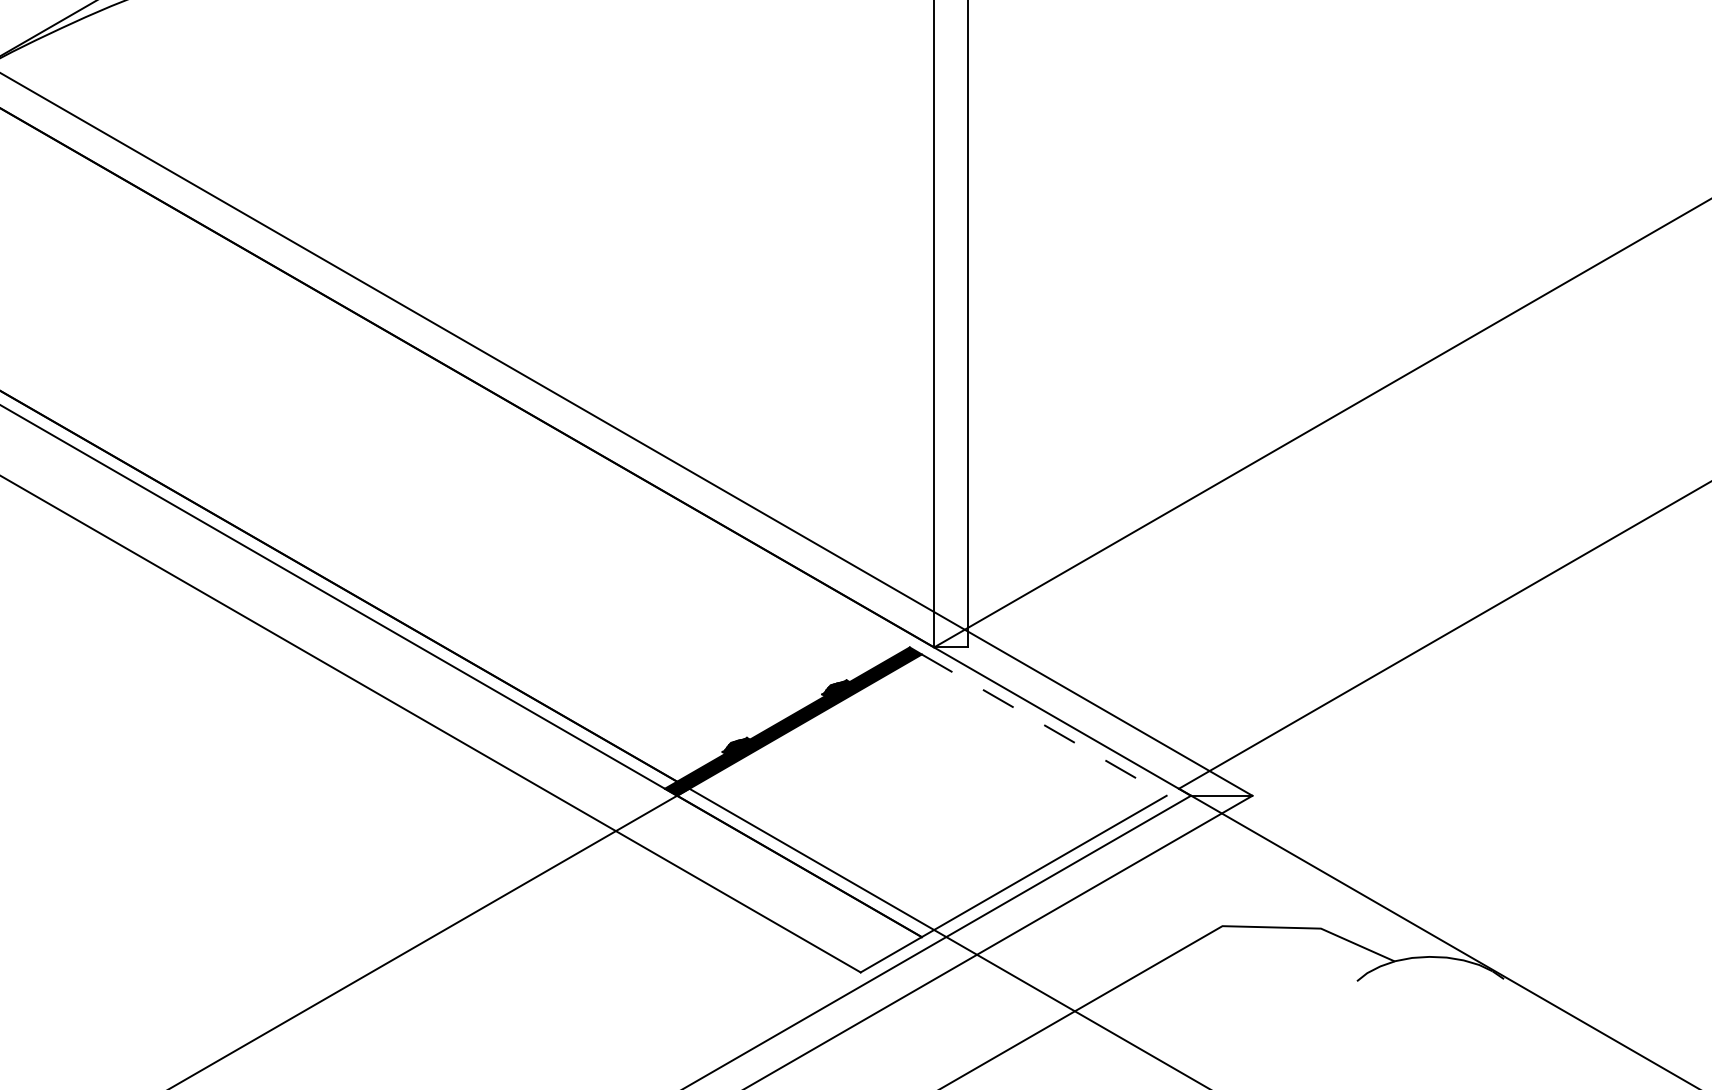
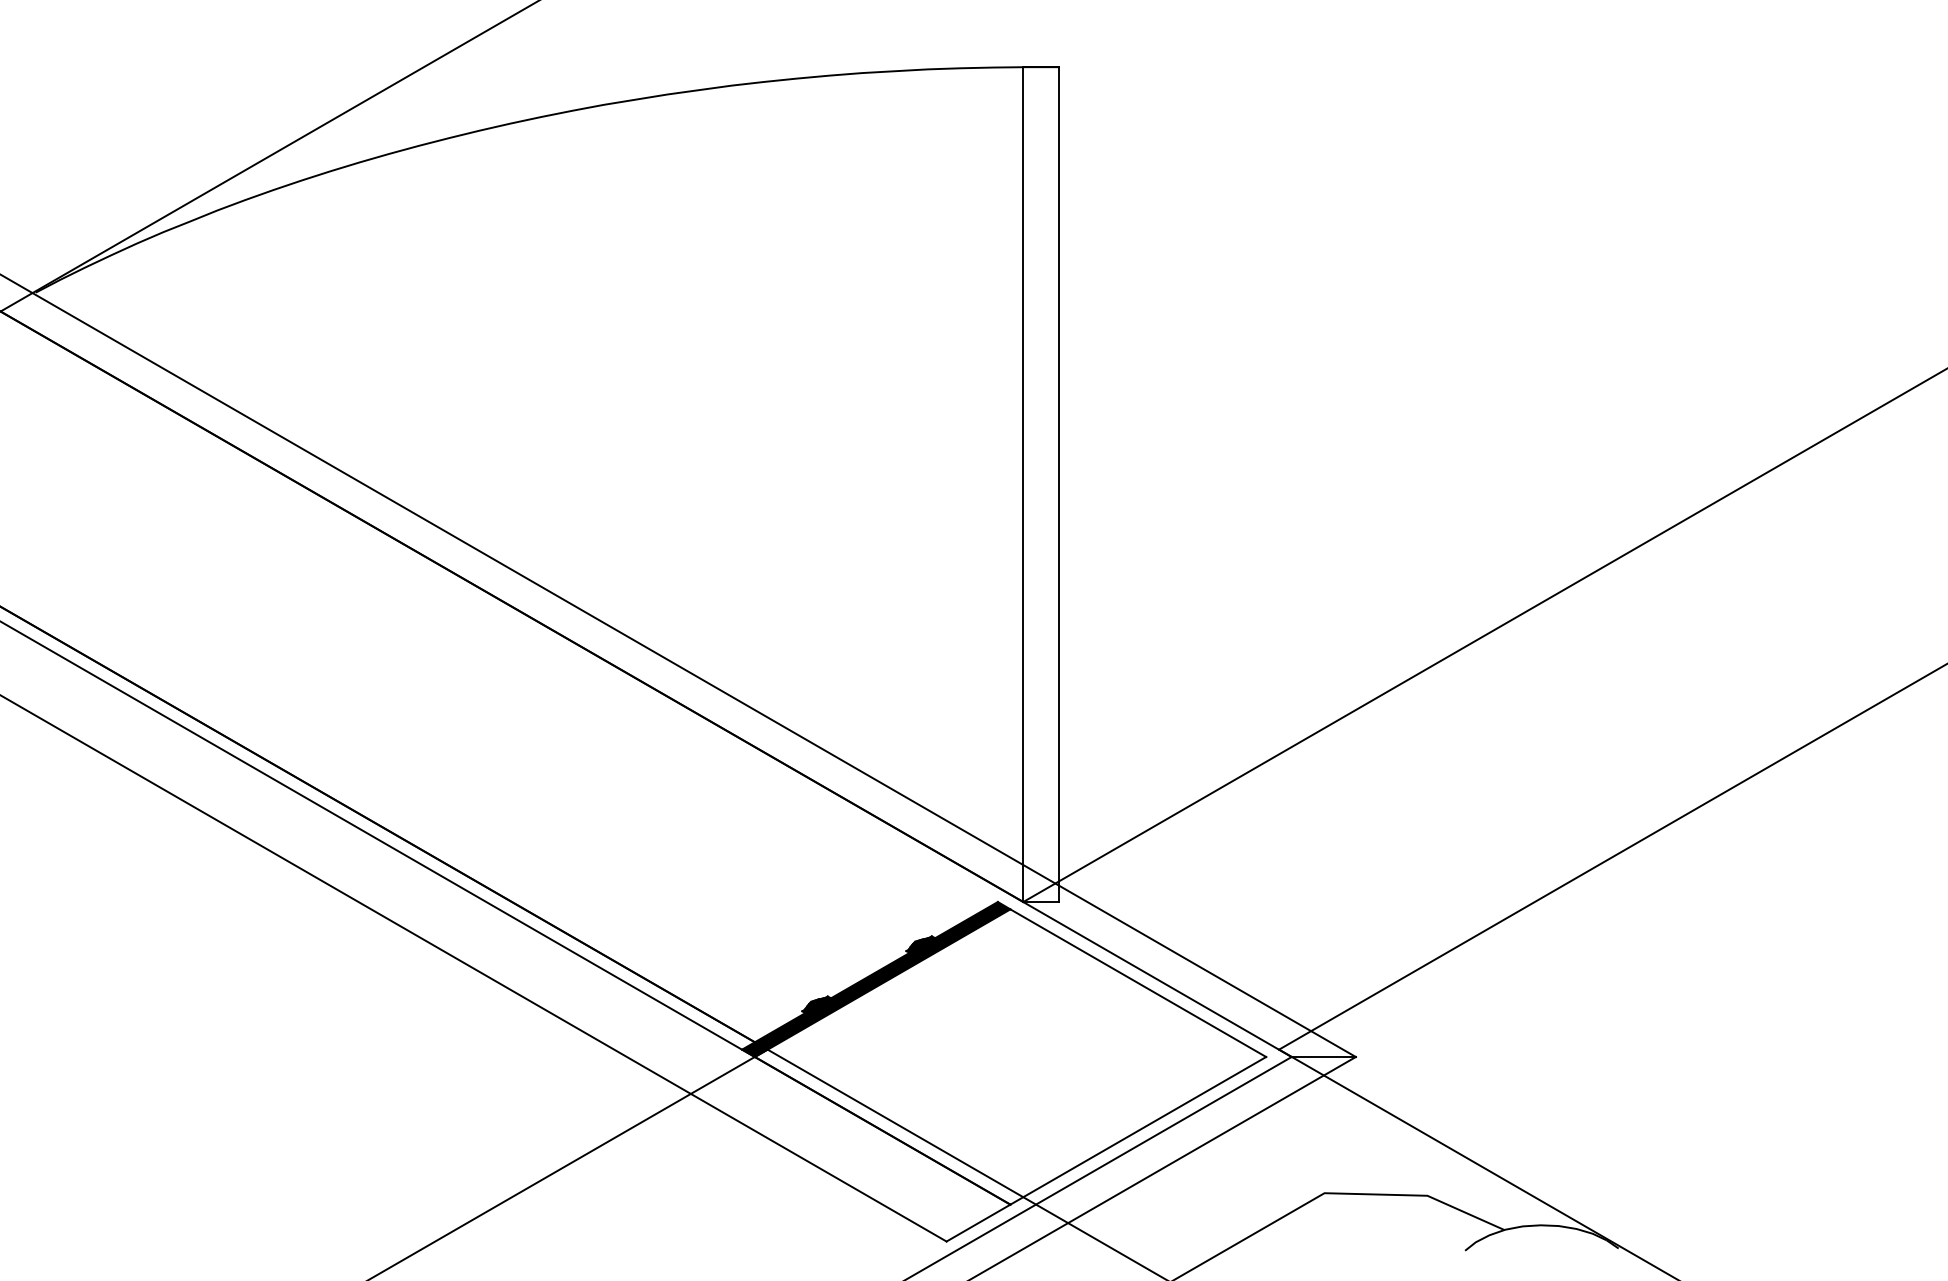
line: (1044, 725) -> (1138, 983), dashed -> solid

